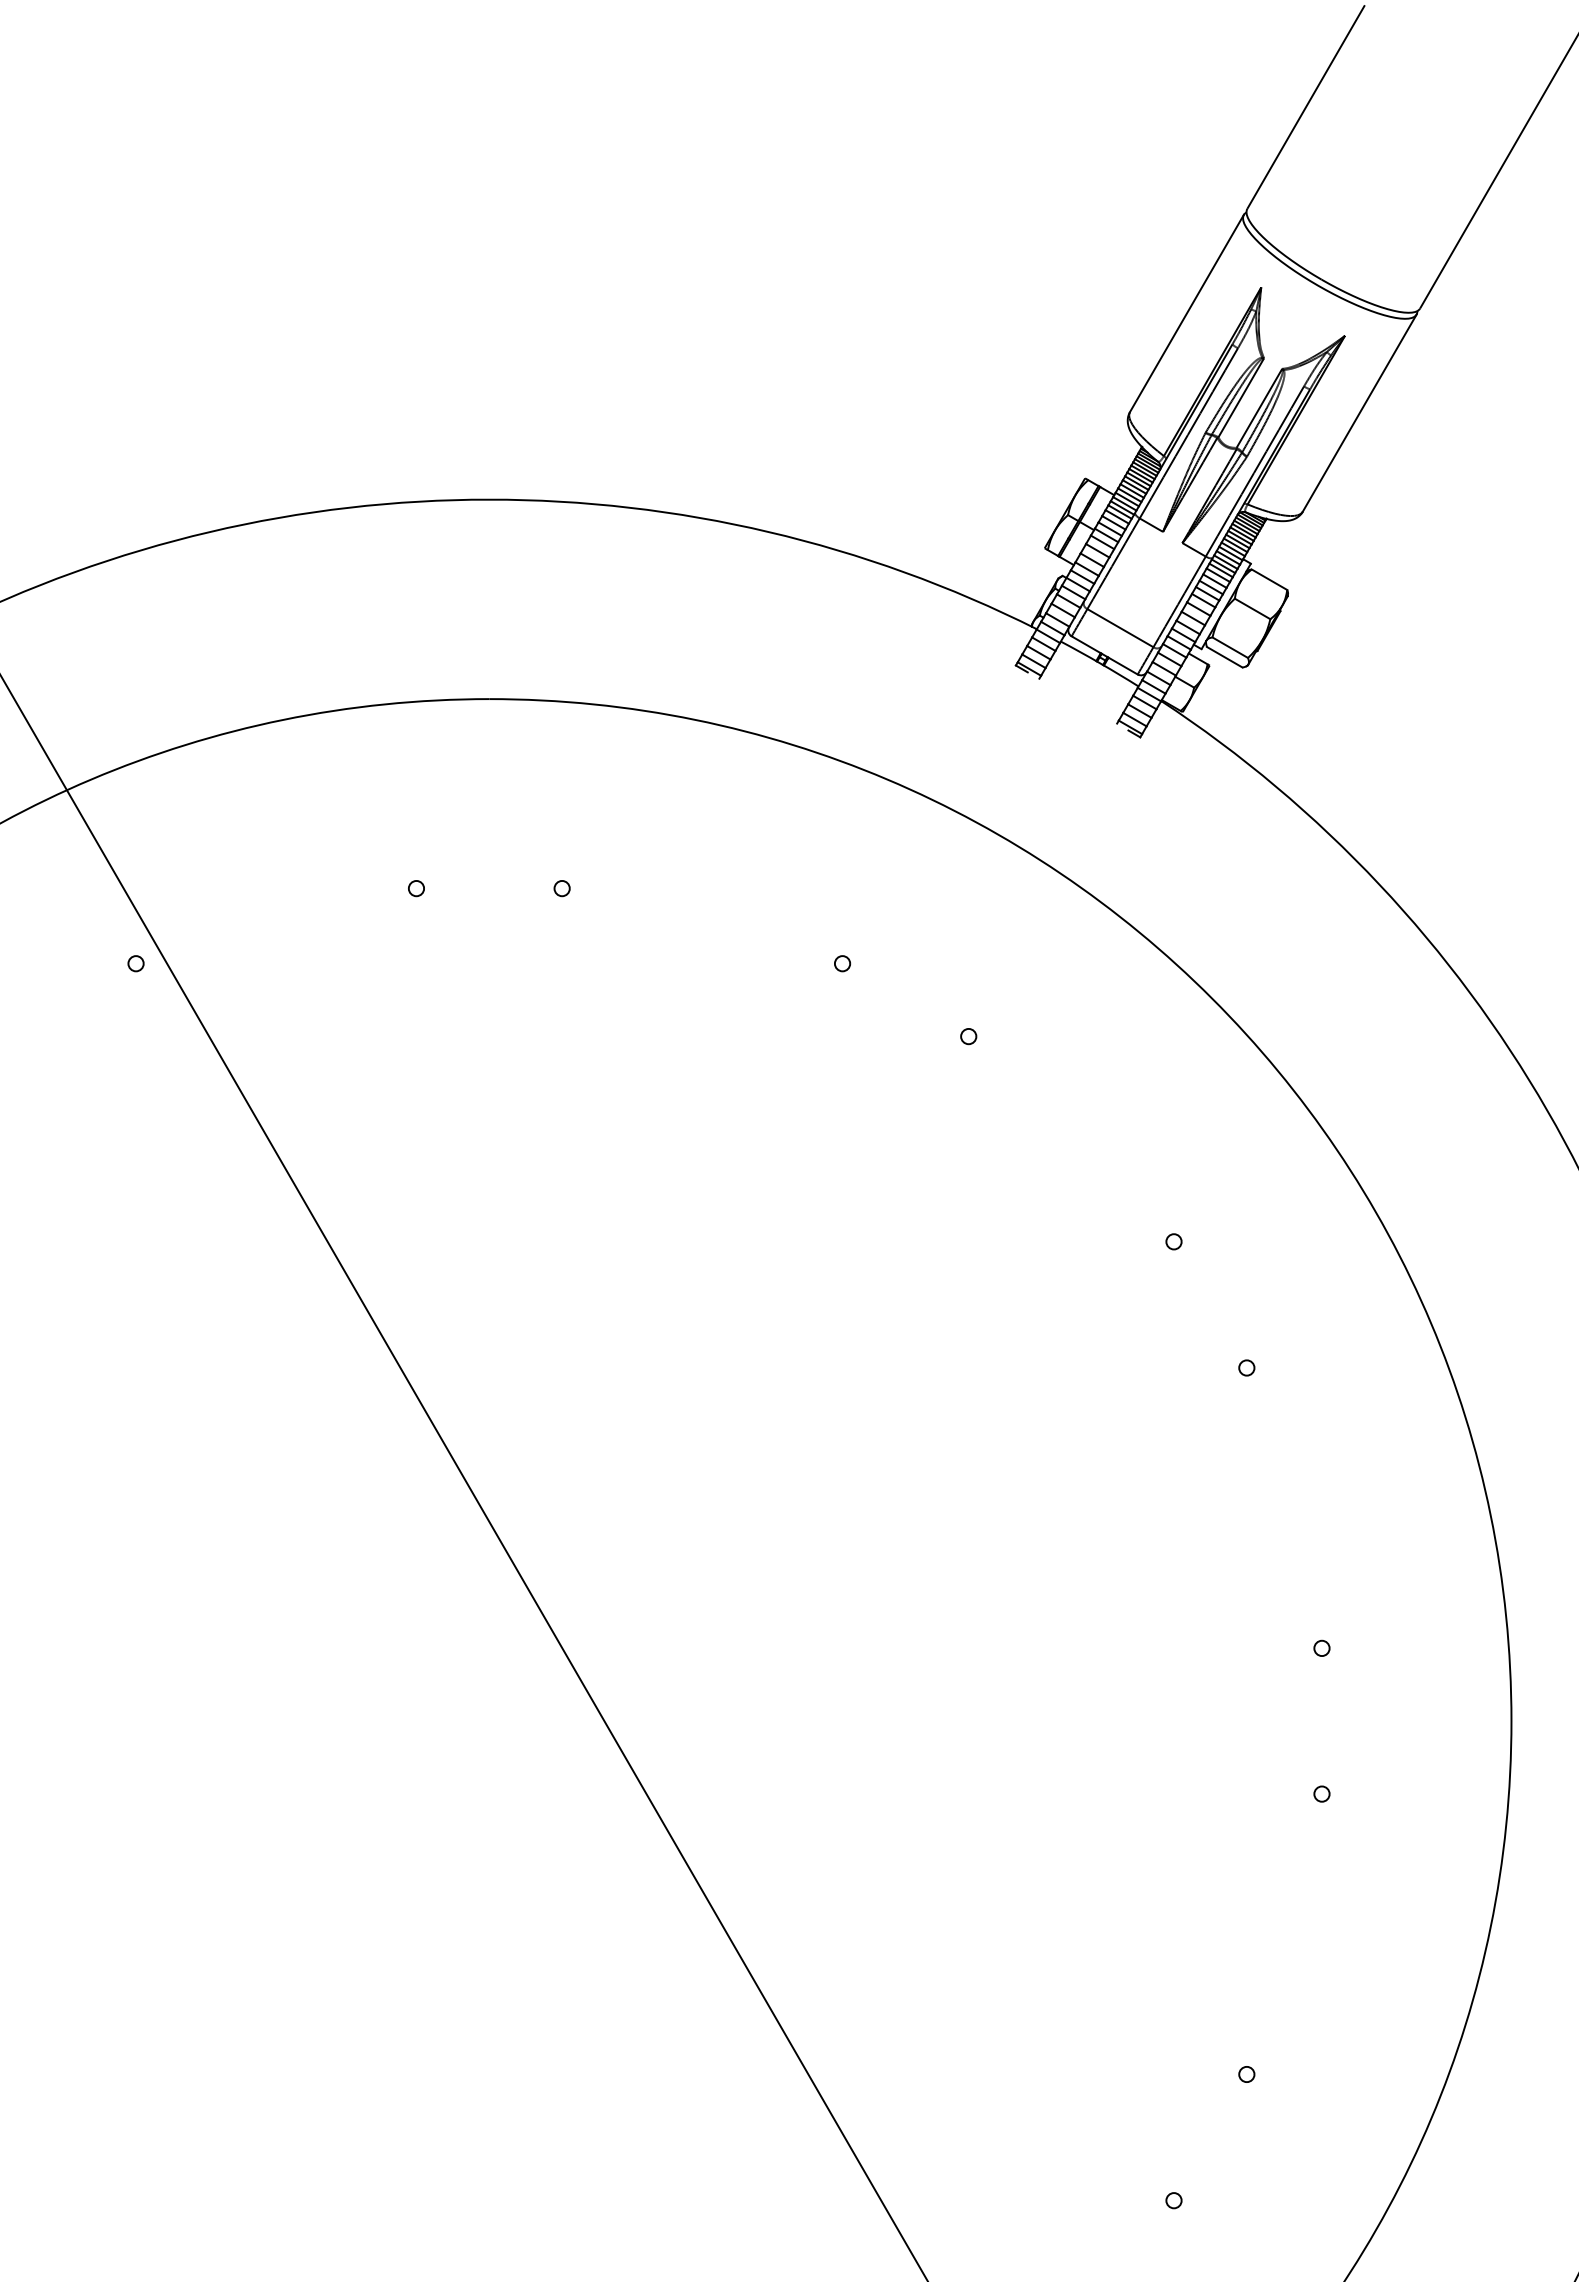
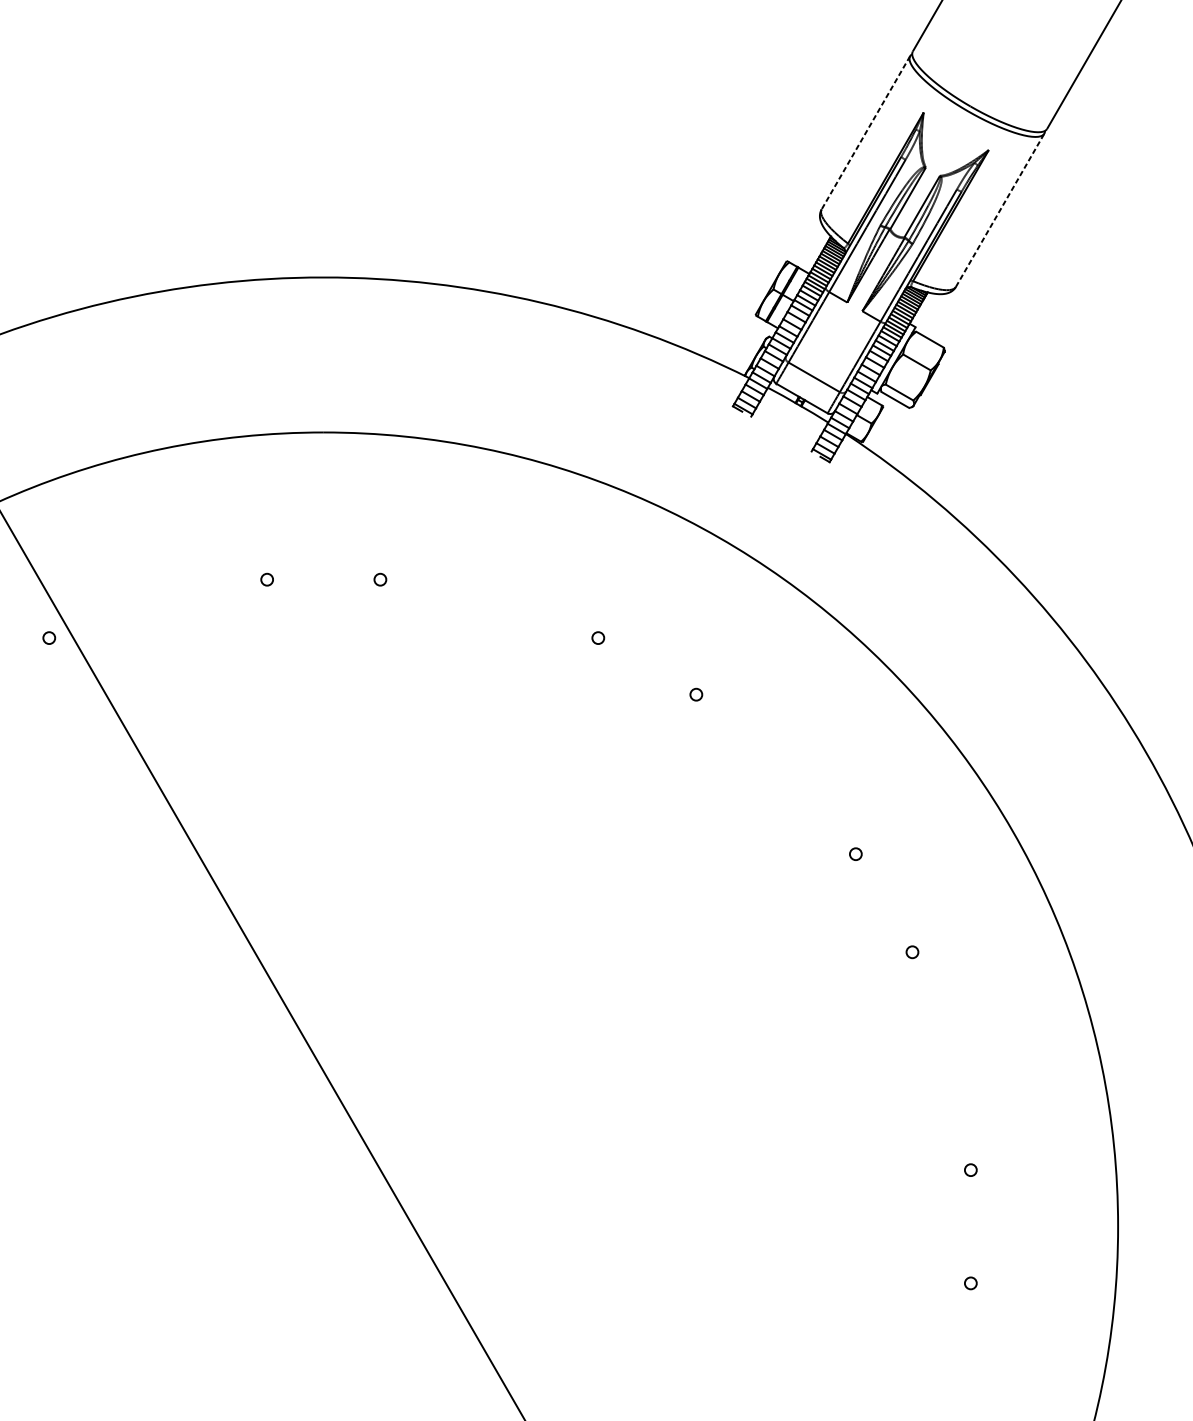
line: (1186, 313) -> (865, 132), solid -> dashed
line: (1359, 413) -> (1000, 210), solid -> dashed

